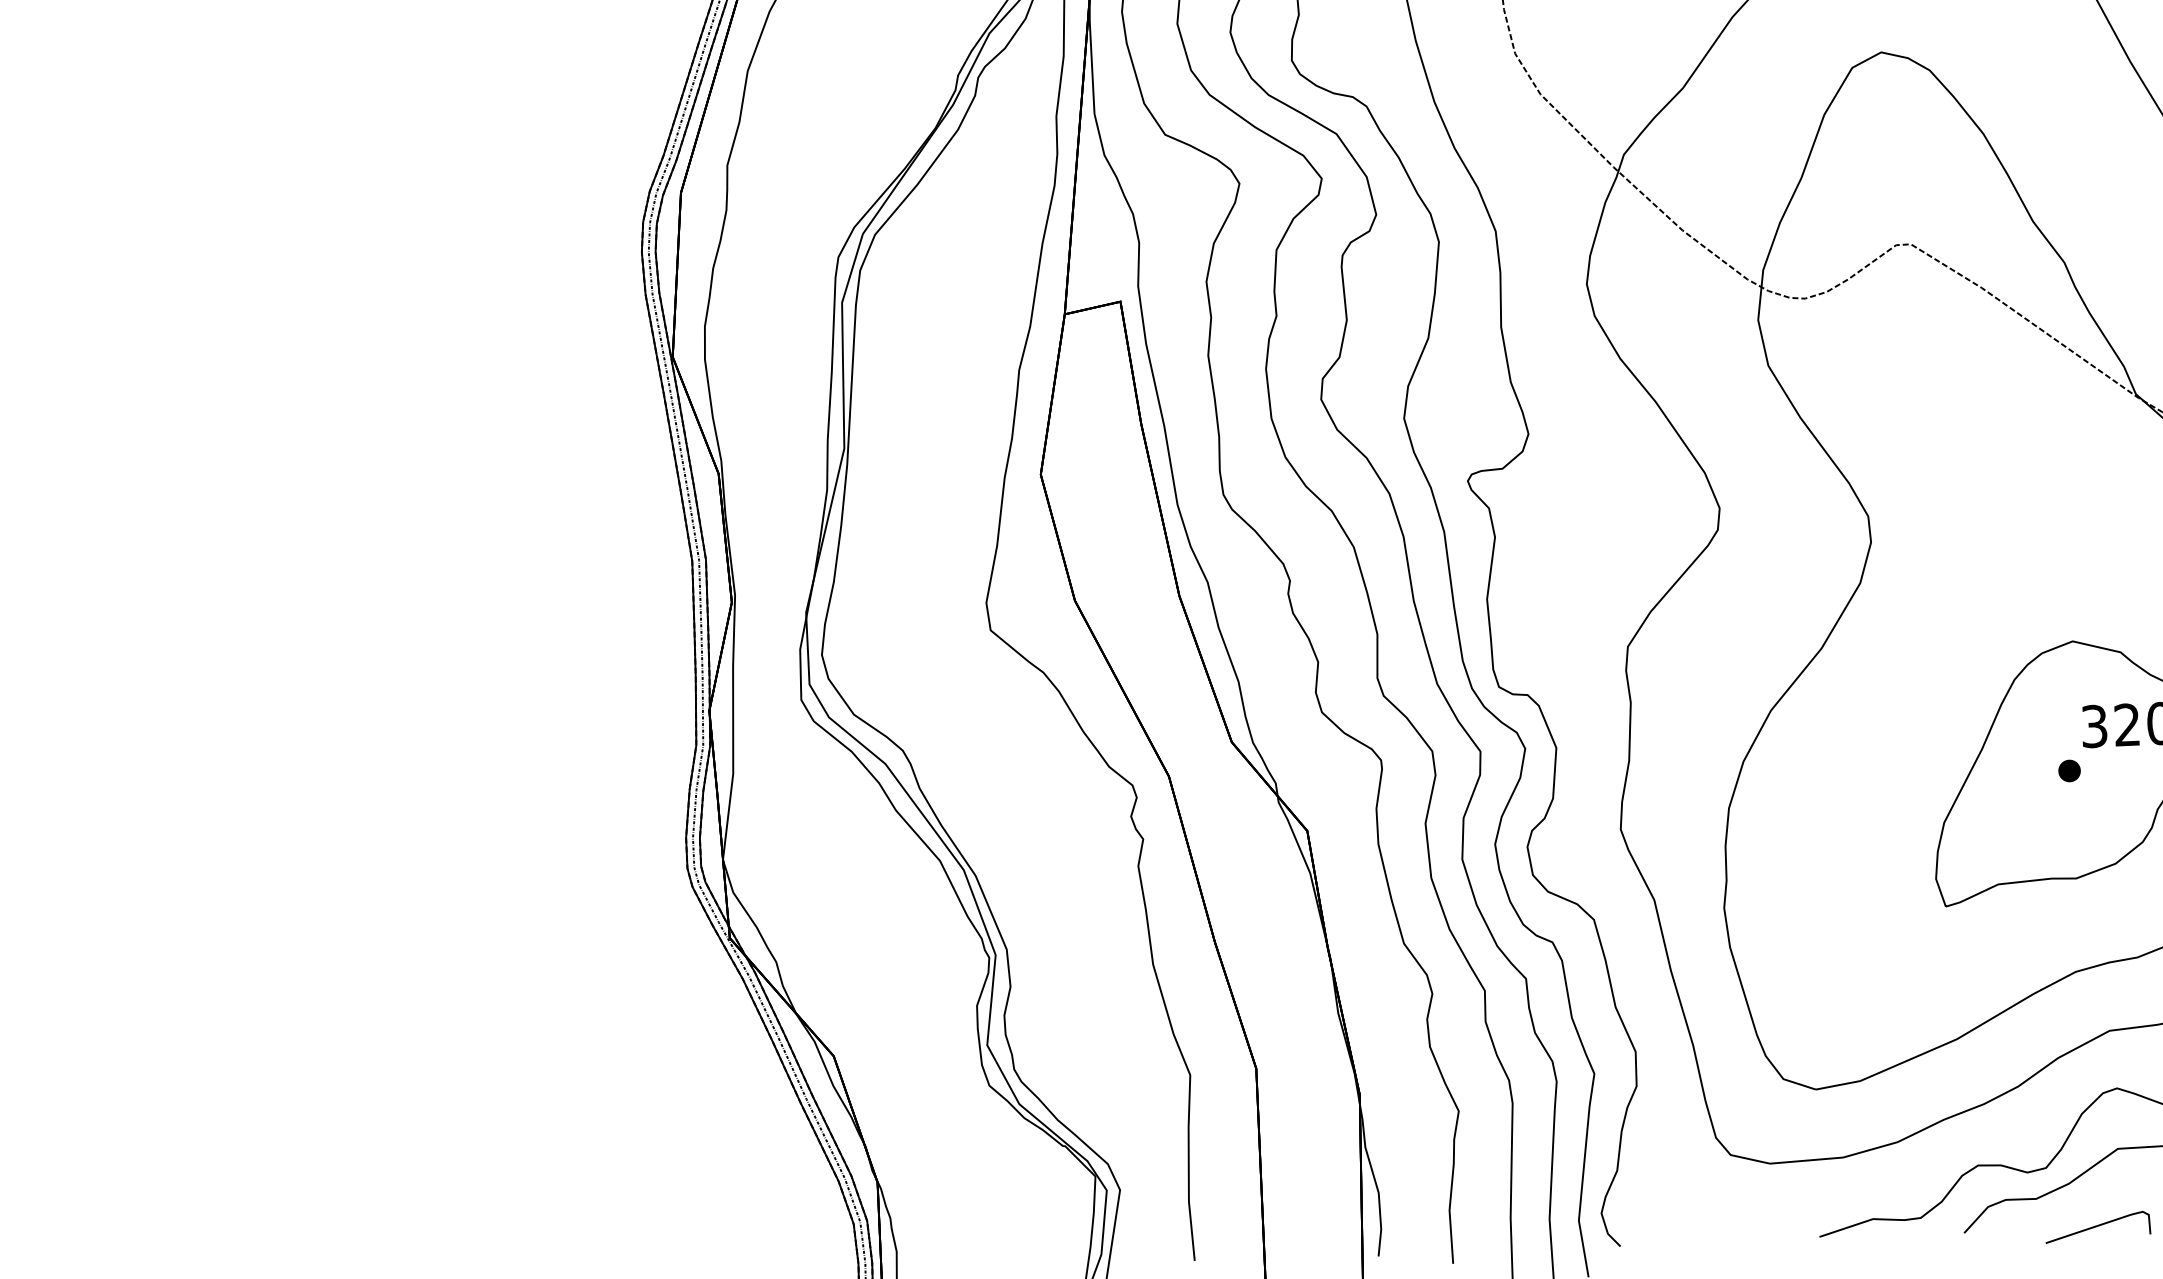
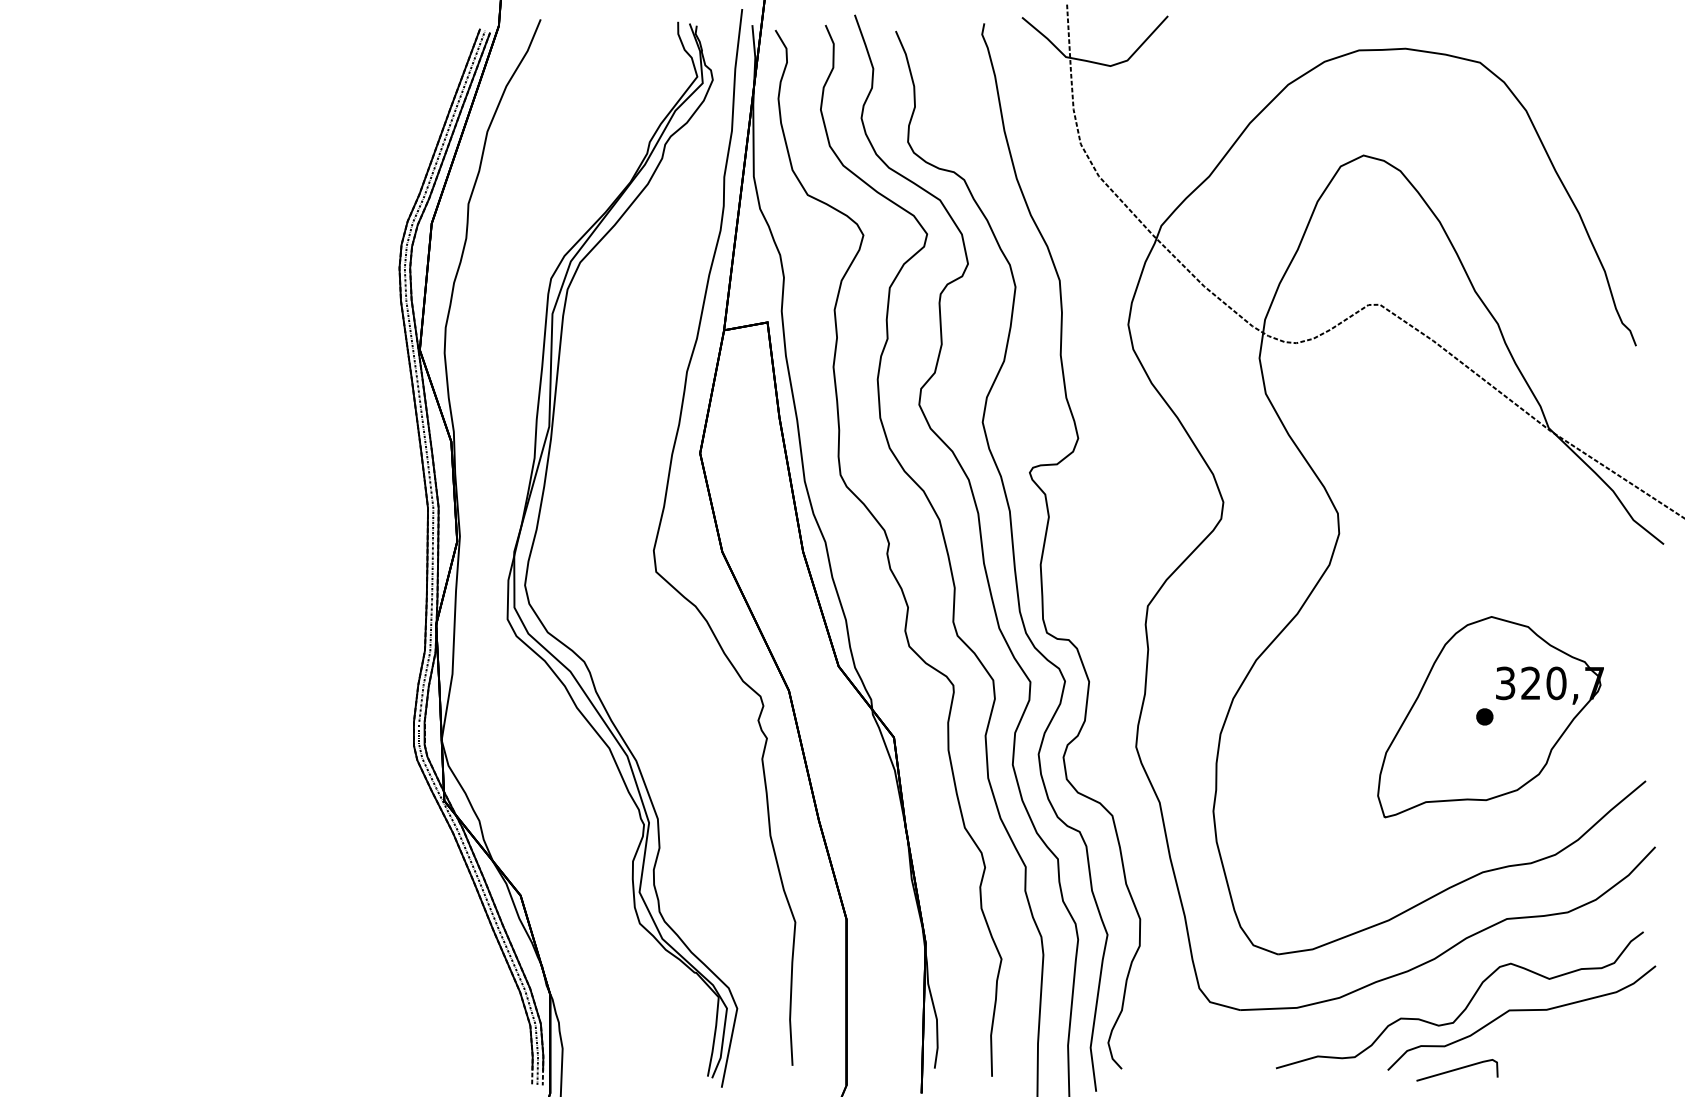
line: (2098, 1227) -> (1457, 1070), moved

